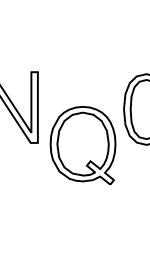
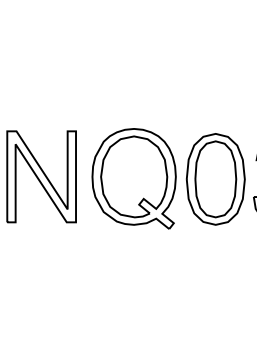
part: (82, 145) -> (133, 178), moved

